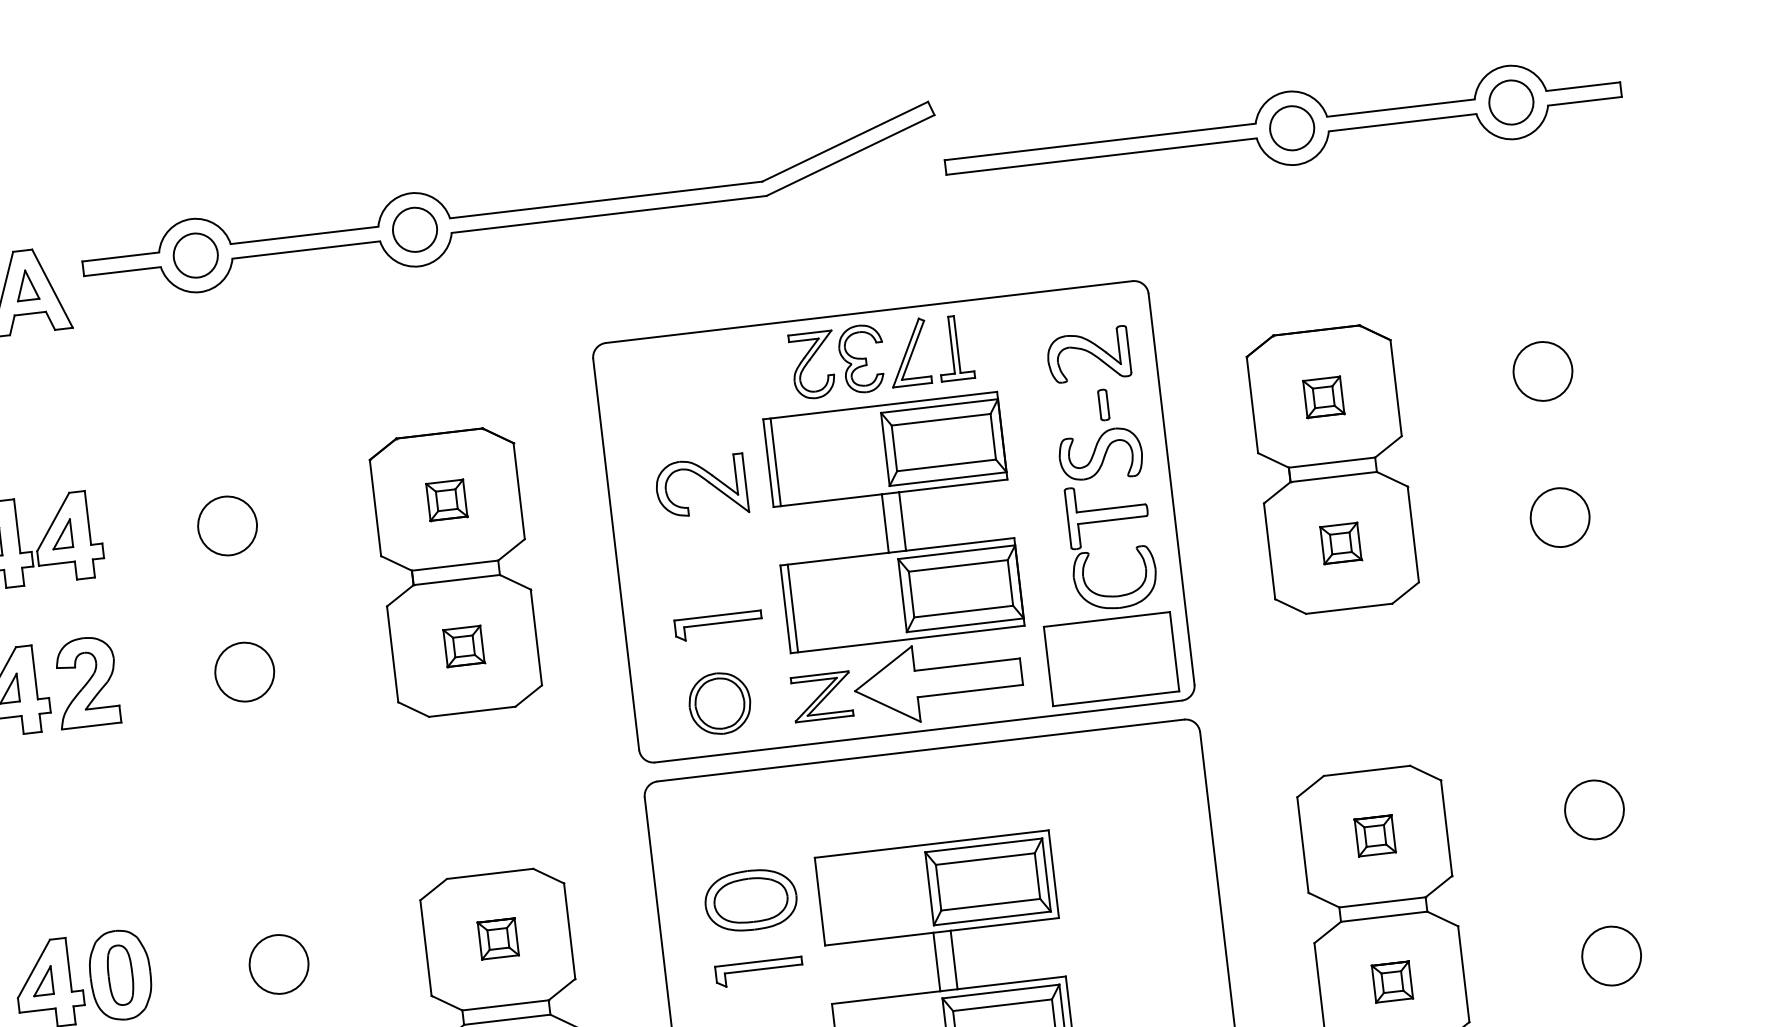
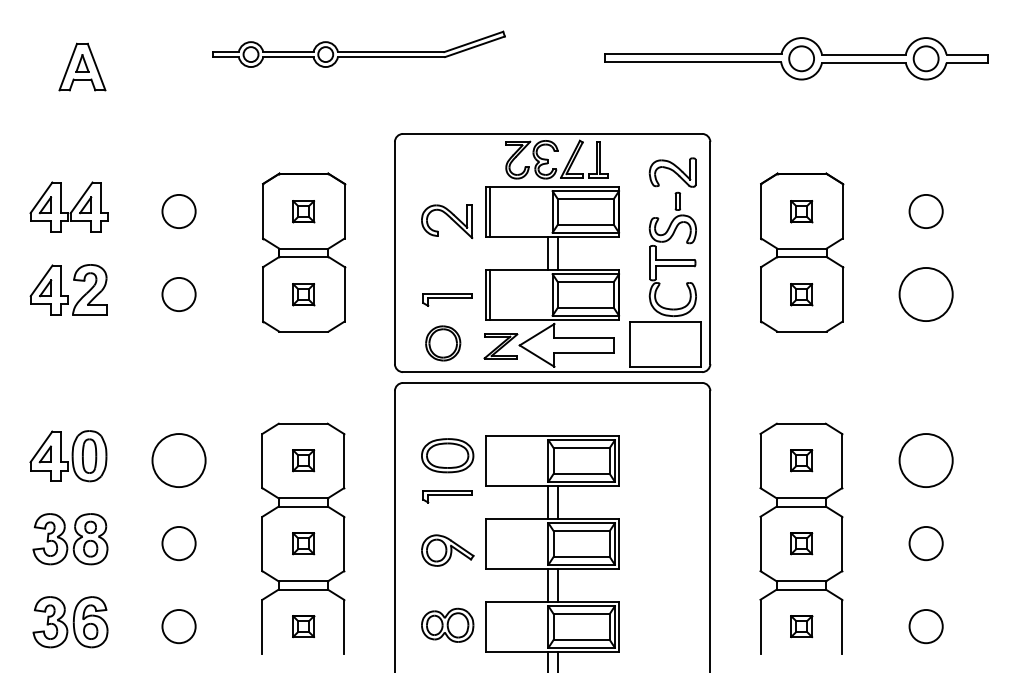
part: (509, 203) -> (358, 49), size x0.6
circle: (1558, 517) -> (925, 294), size x1.6
circle: (1593, 809) -> (925, 460), size x1.6
circle: (278, 964) -> (178, 460), size x1.6

